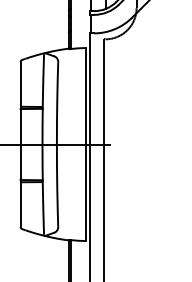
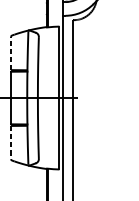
line: (20, 83) -> (10, 52), solid -> dashed
line: (20, 205) -> (10, 143), solid -> dashed

